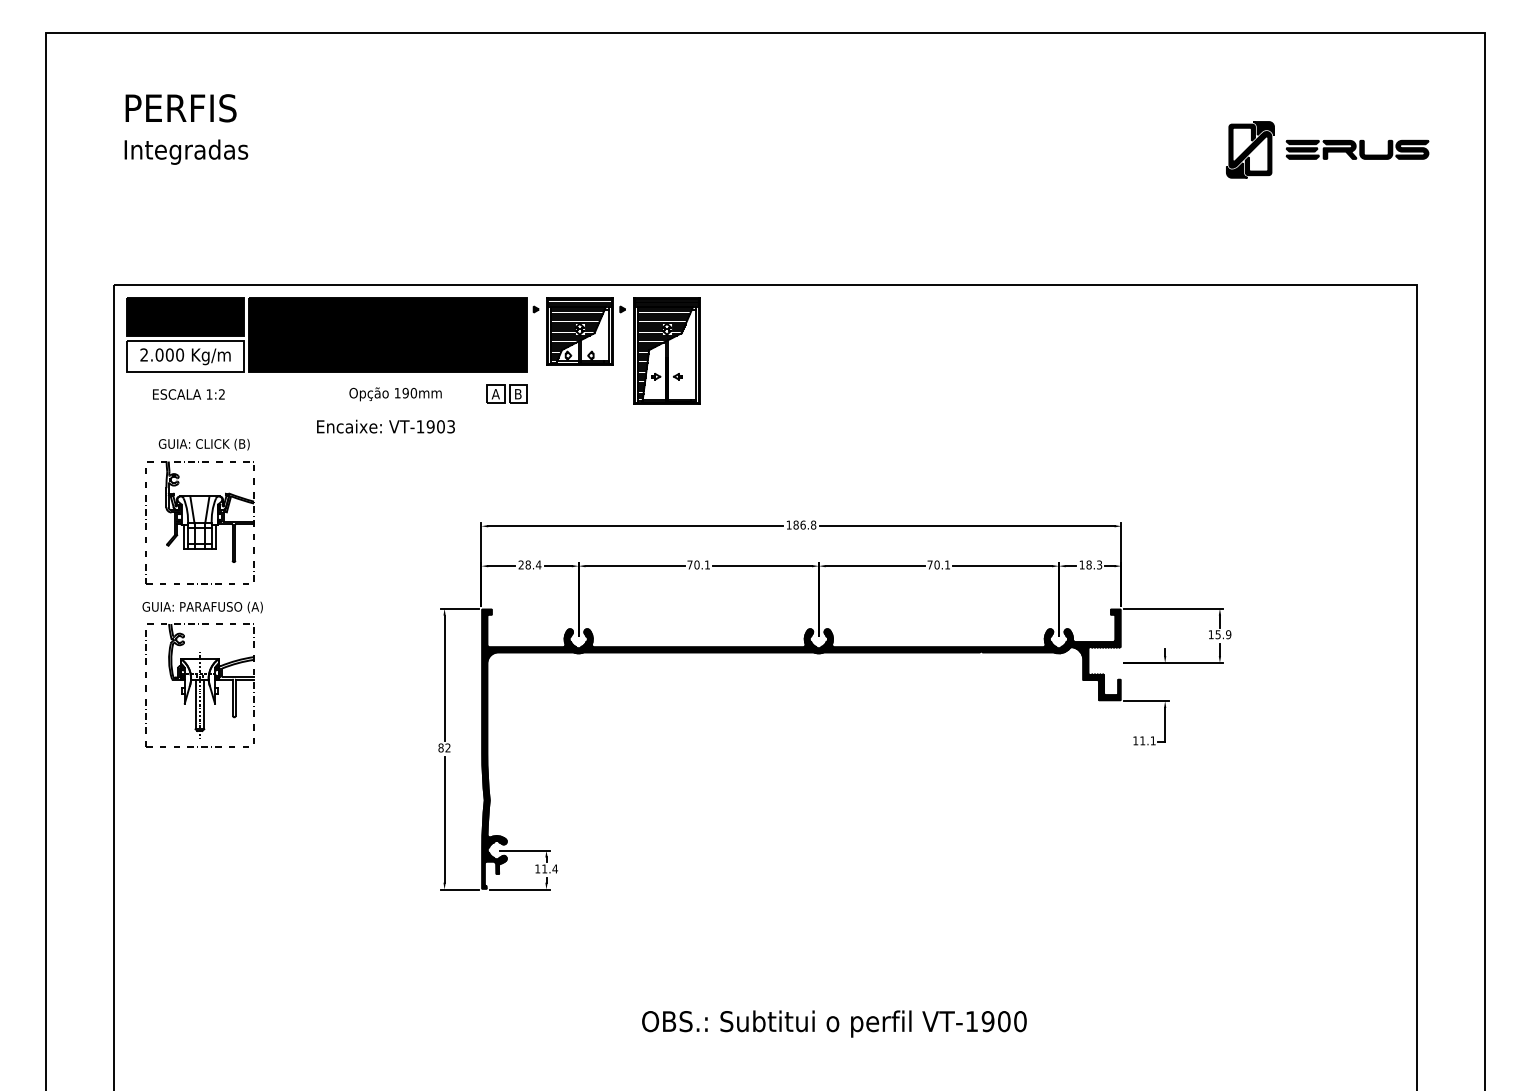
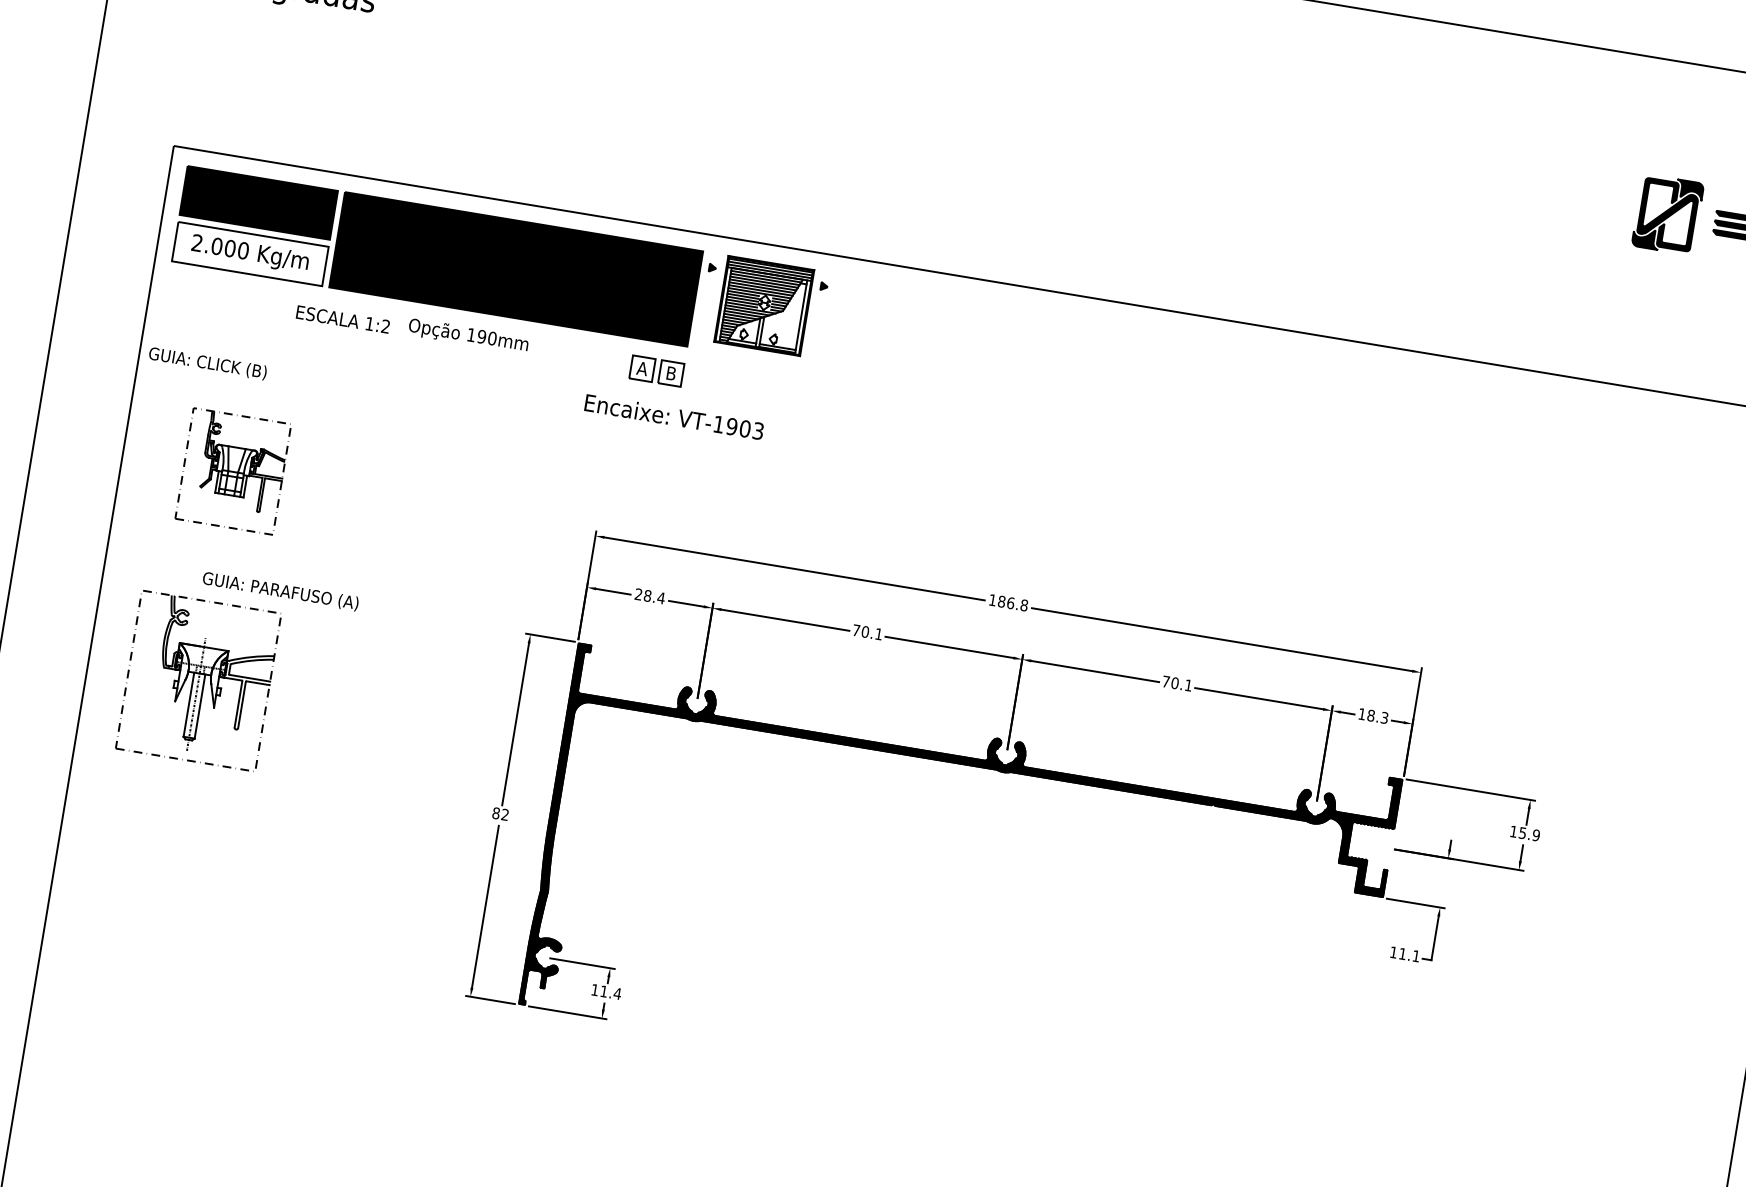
part: (666, 350) -> (871, 348), removed
text: (188, 394) -> (342, 319), moved
text: (395, 394) -> (468, 336), moved
text: (385, 426) -> (673, 416), moved
text: (203, 444) -> (206, 363), moved
part: (199, 522) -> (232, 470), size x0.7
text: (202, 607) -> (280, 591), moved

